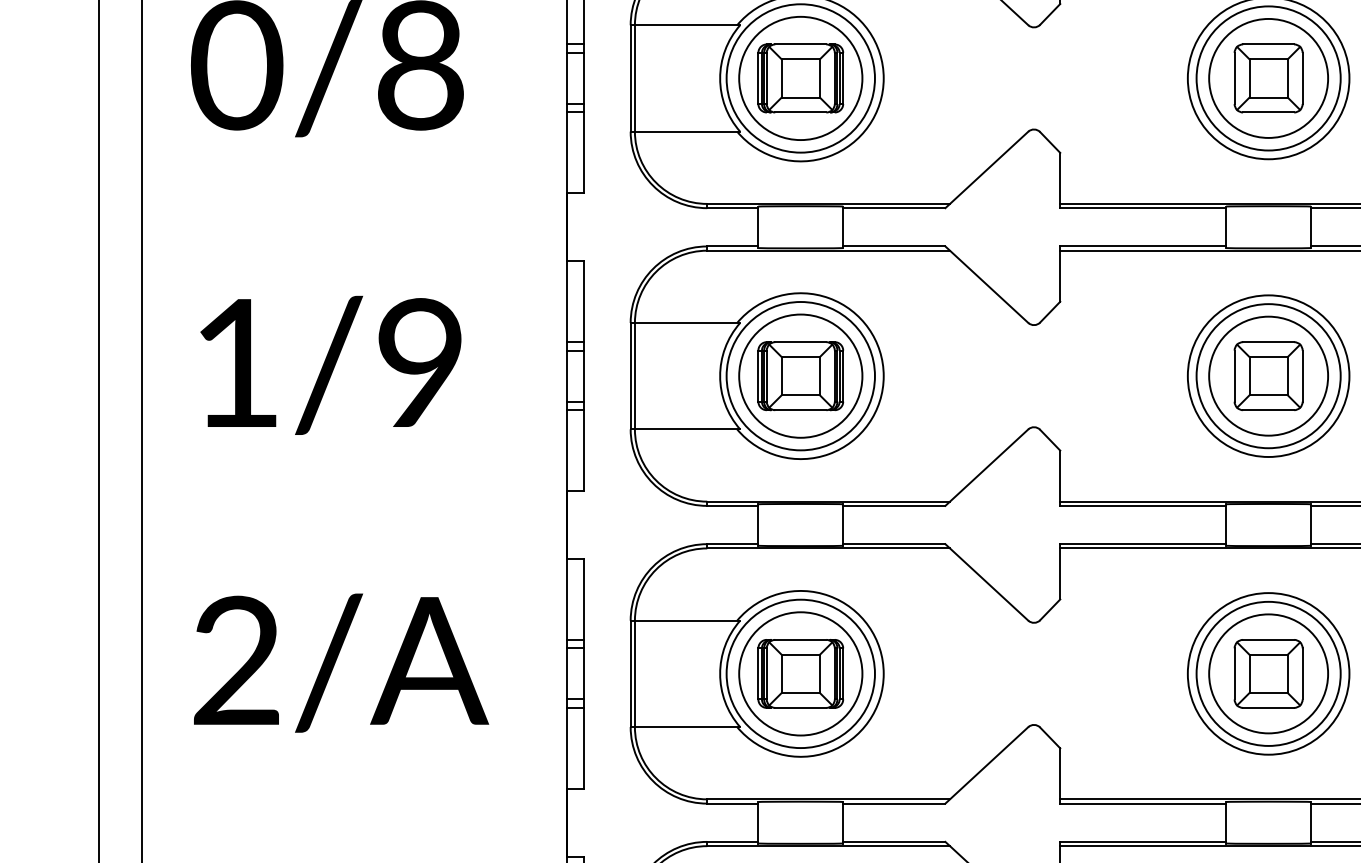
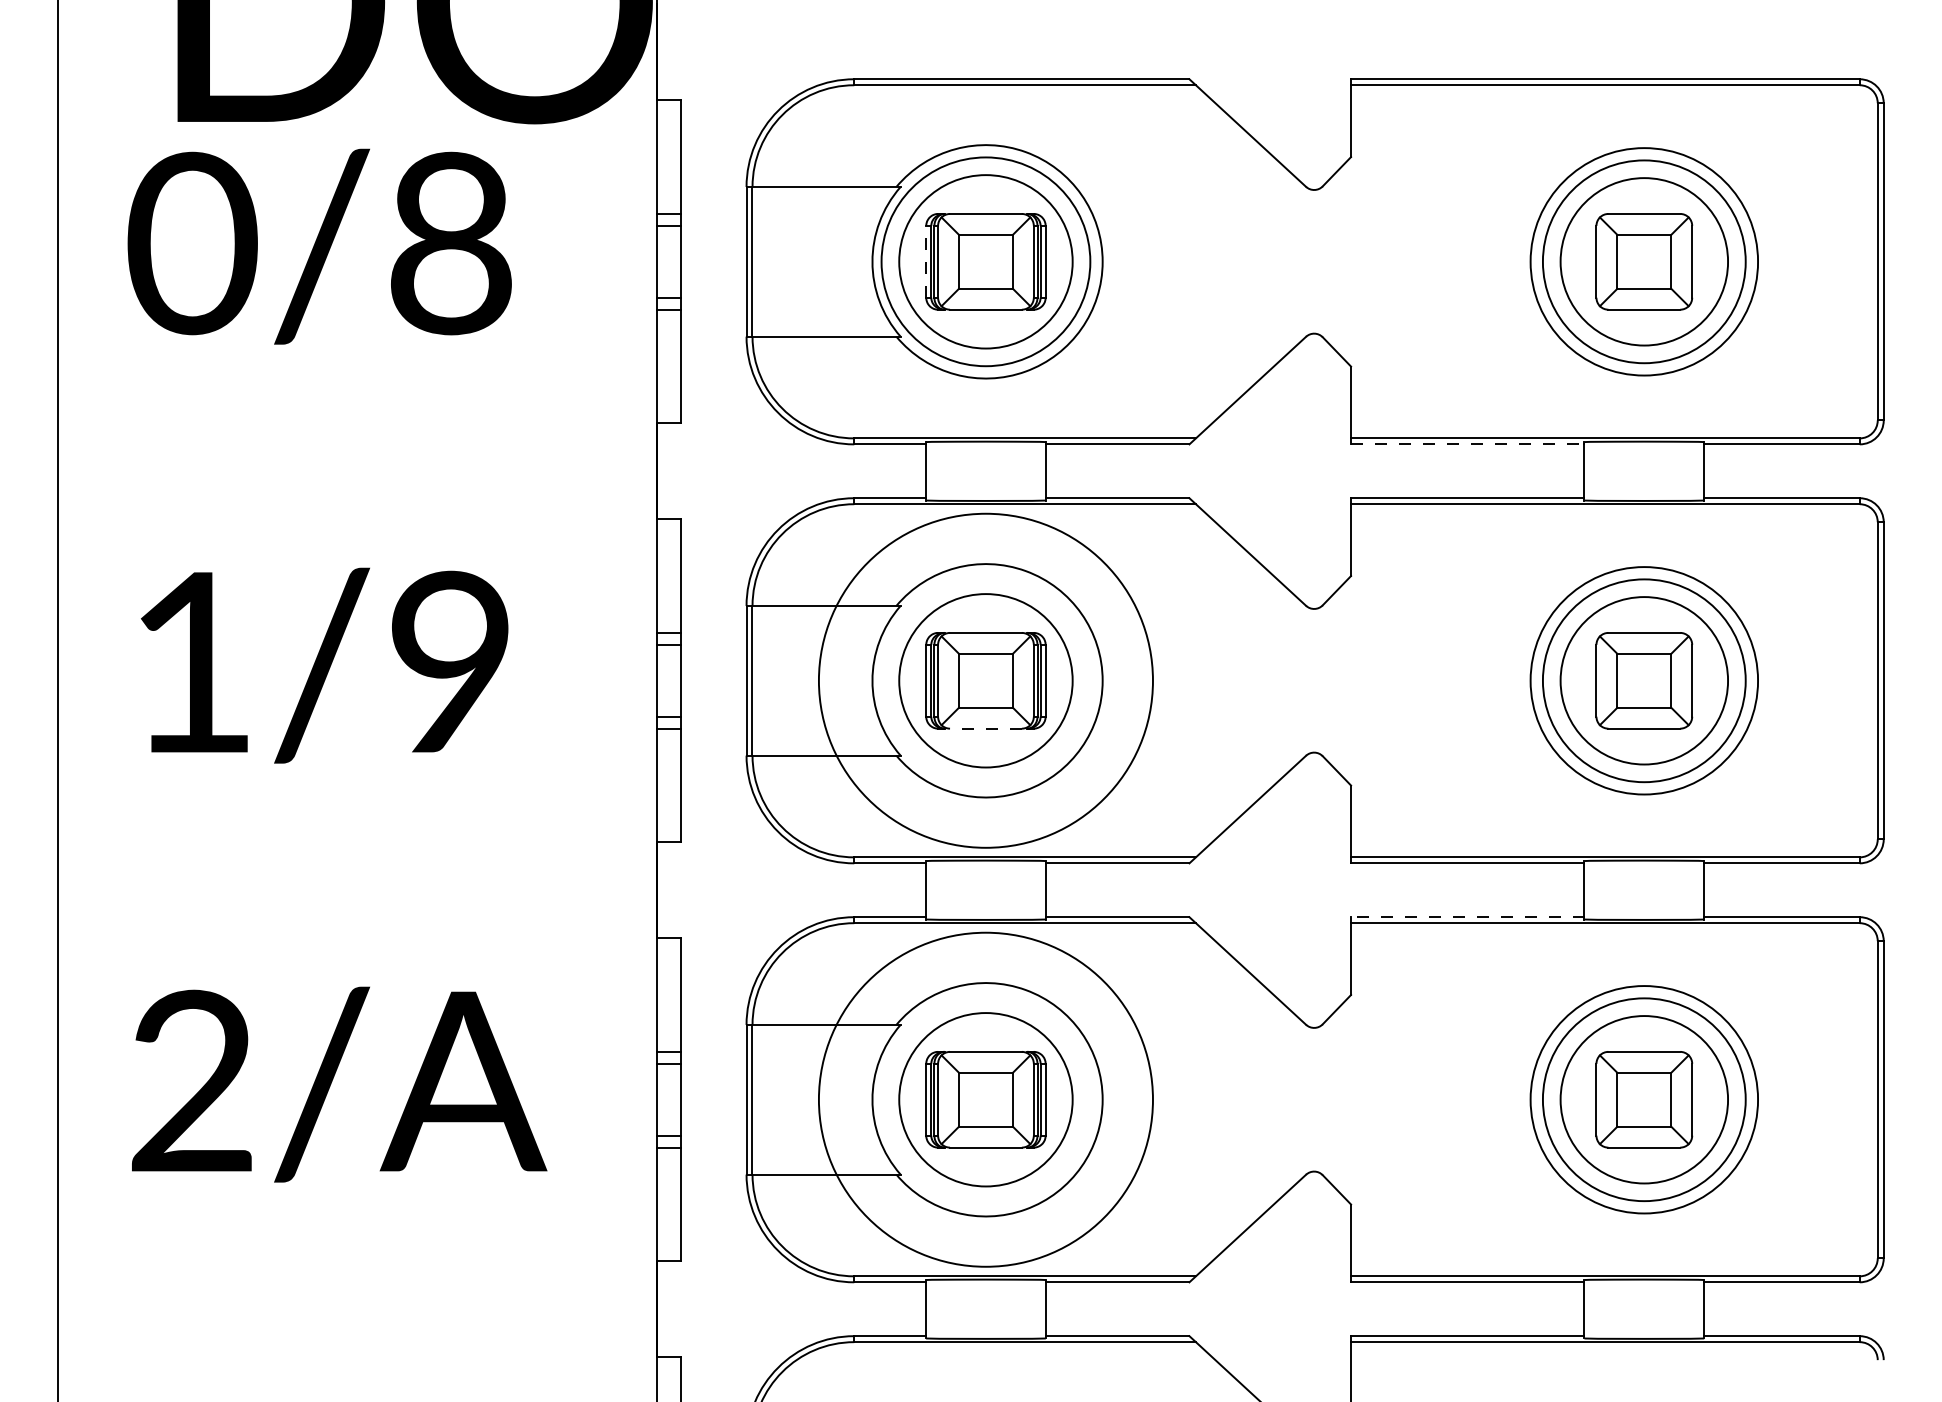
line: (758, 78) -> (926, 261), solid -> dashed
line: (1142, 208) -> (1467, 444), solid -> dashed
circle: (800, 375) -> (985, 680), size x1.6
line: (800, 410) -> (985, 728), solid -> dashed
line: (1142, 544) -> (1467, 917), solid -> dashed
circle: (800, 673) -> (985, 1099), size x1.6

